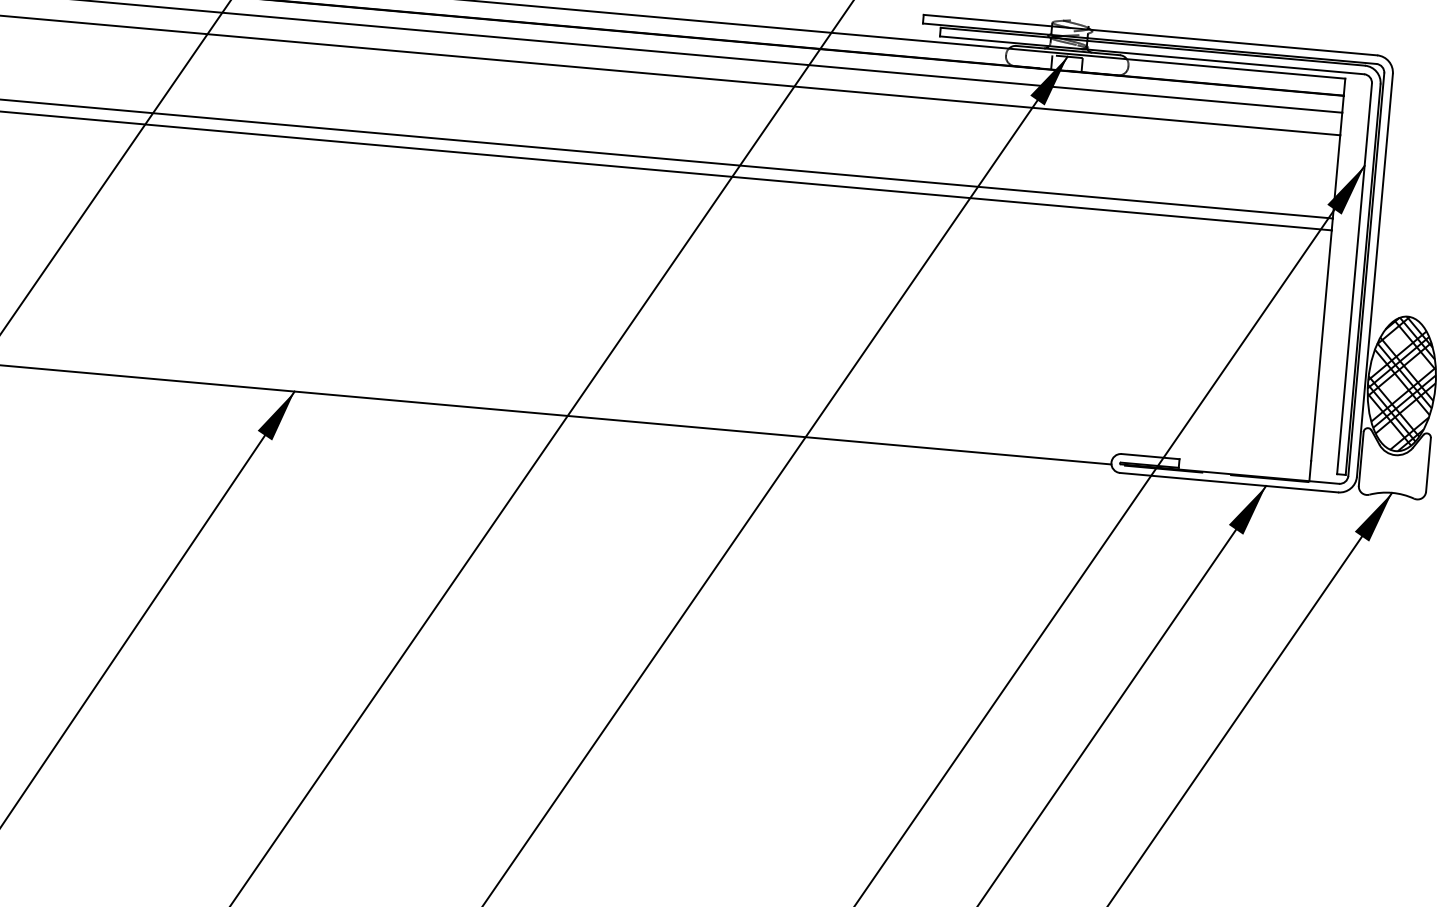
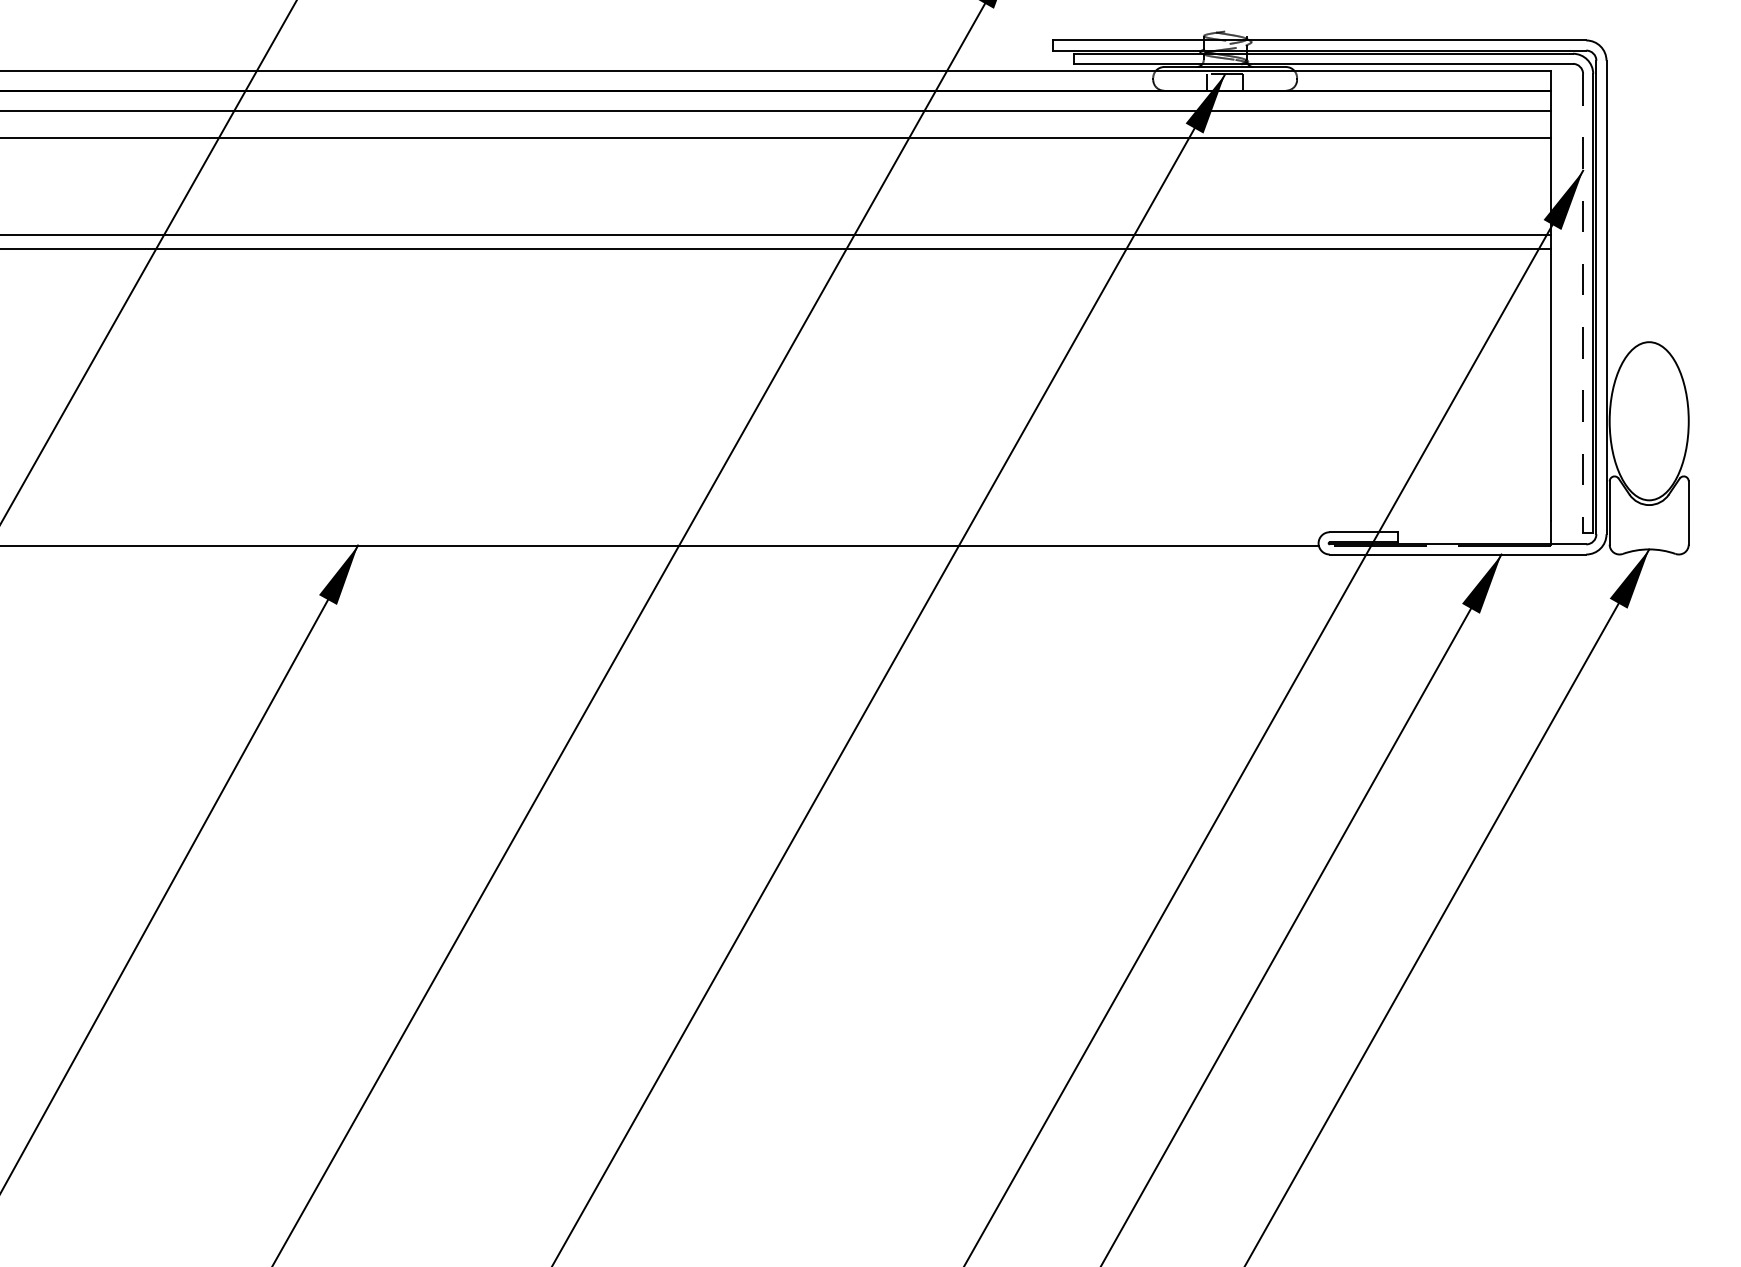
line: (1354, 278) -> (1583, 303), solid -> dashed
hatch: (1401, 384) -> (1648, 421), removed

